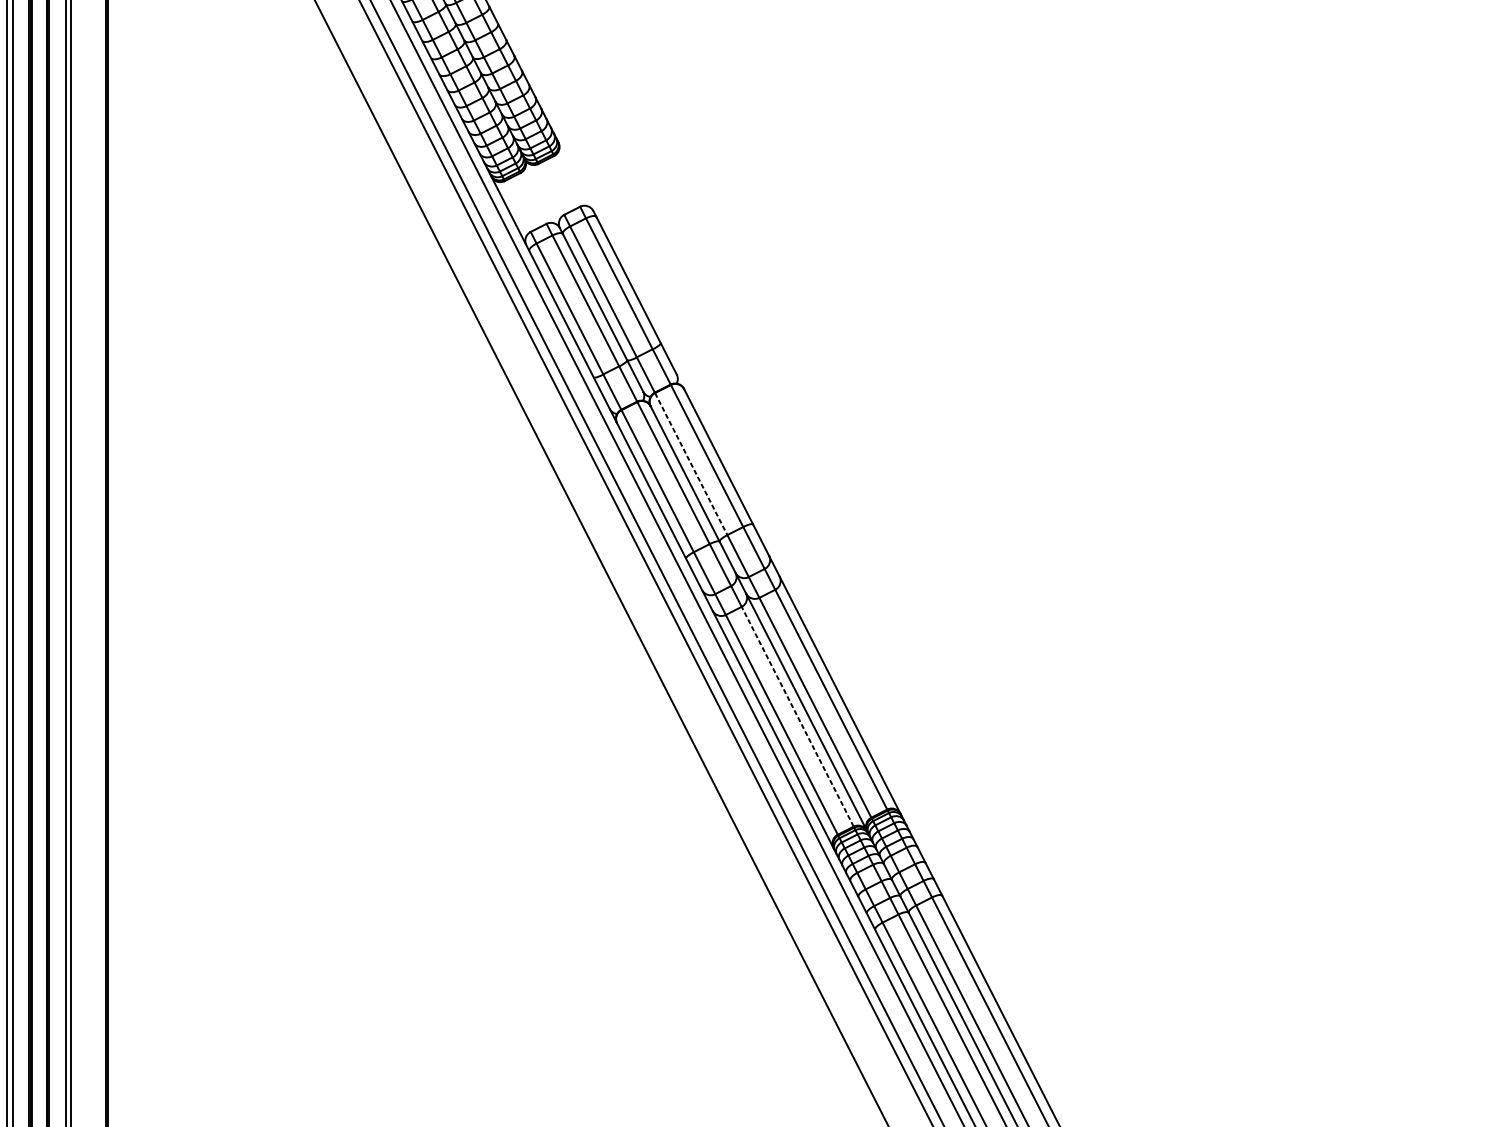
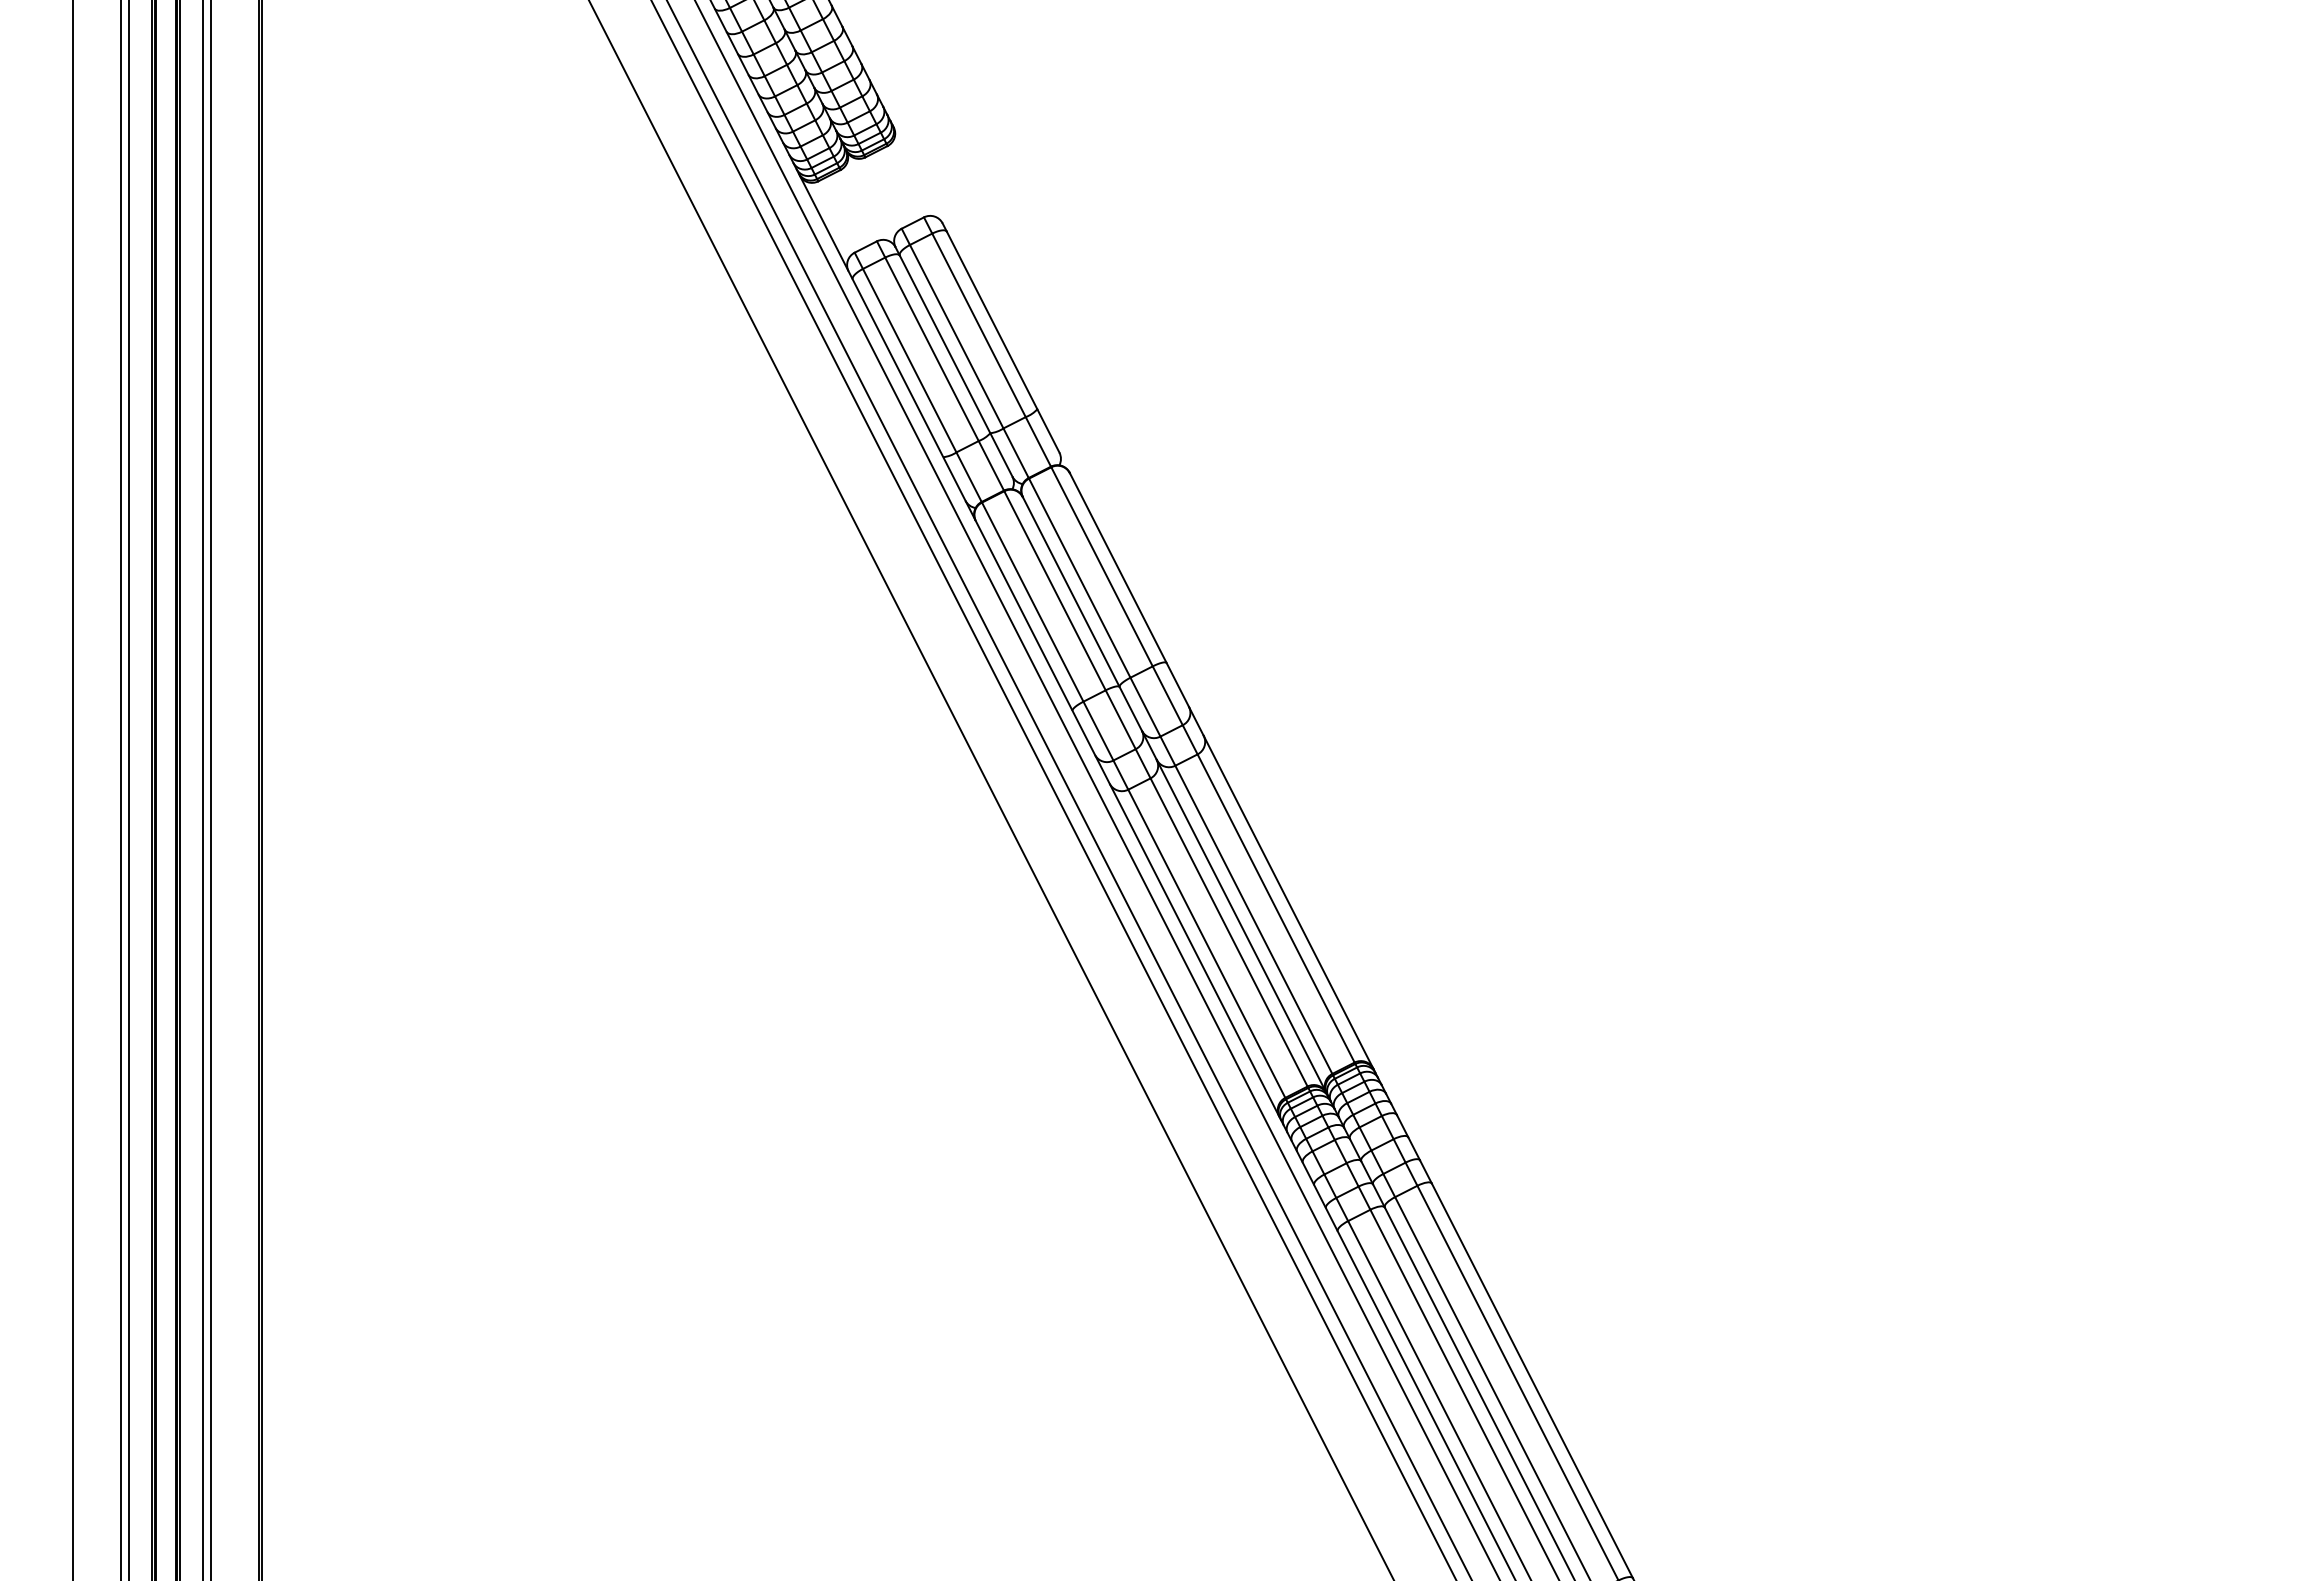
line: (691, 464) -> (1079, 578), dashed -> solid
line: (798, 716) -> (1229, 932), dashed -> solid

